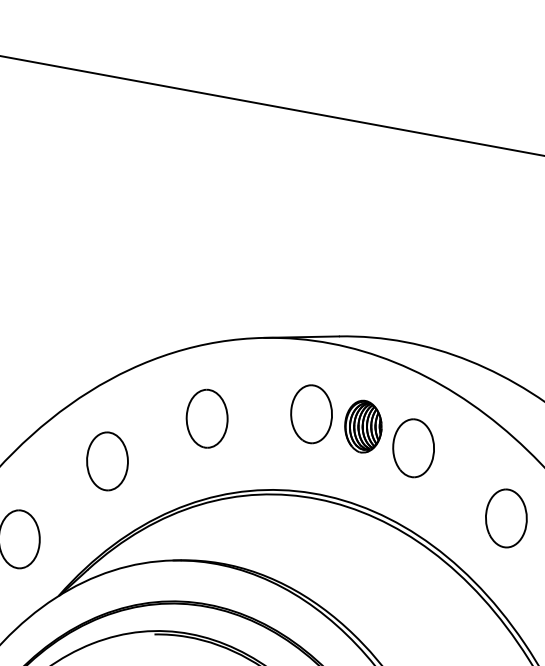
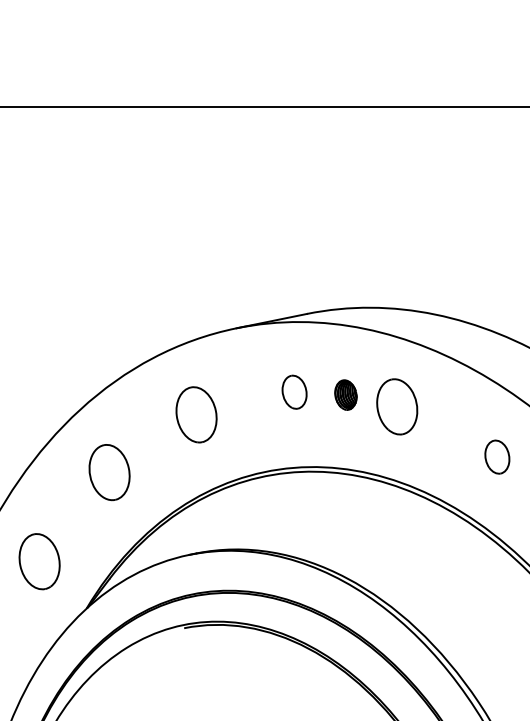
part: (311, 413) -> (294, 391), size x0.6
part: (363, 425) -> (345, 394), size x0.6
part: (506, 517) -> (497, 456), size x0.6

